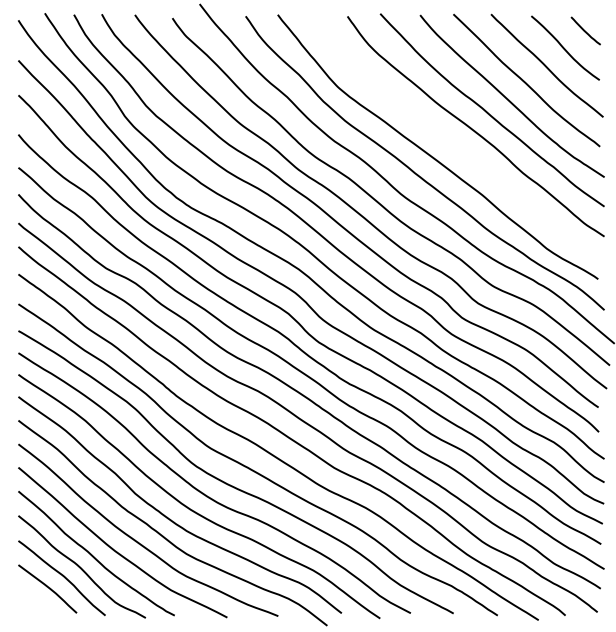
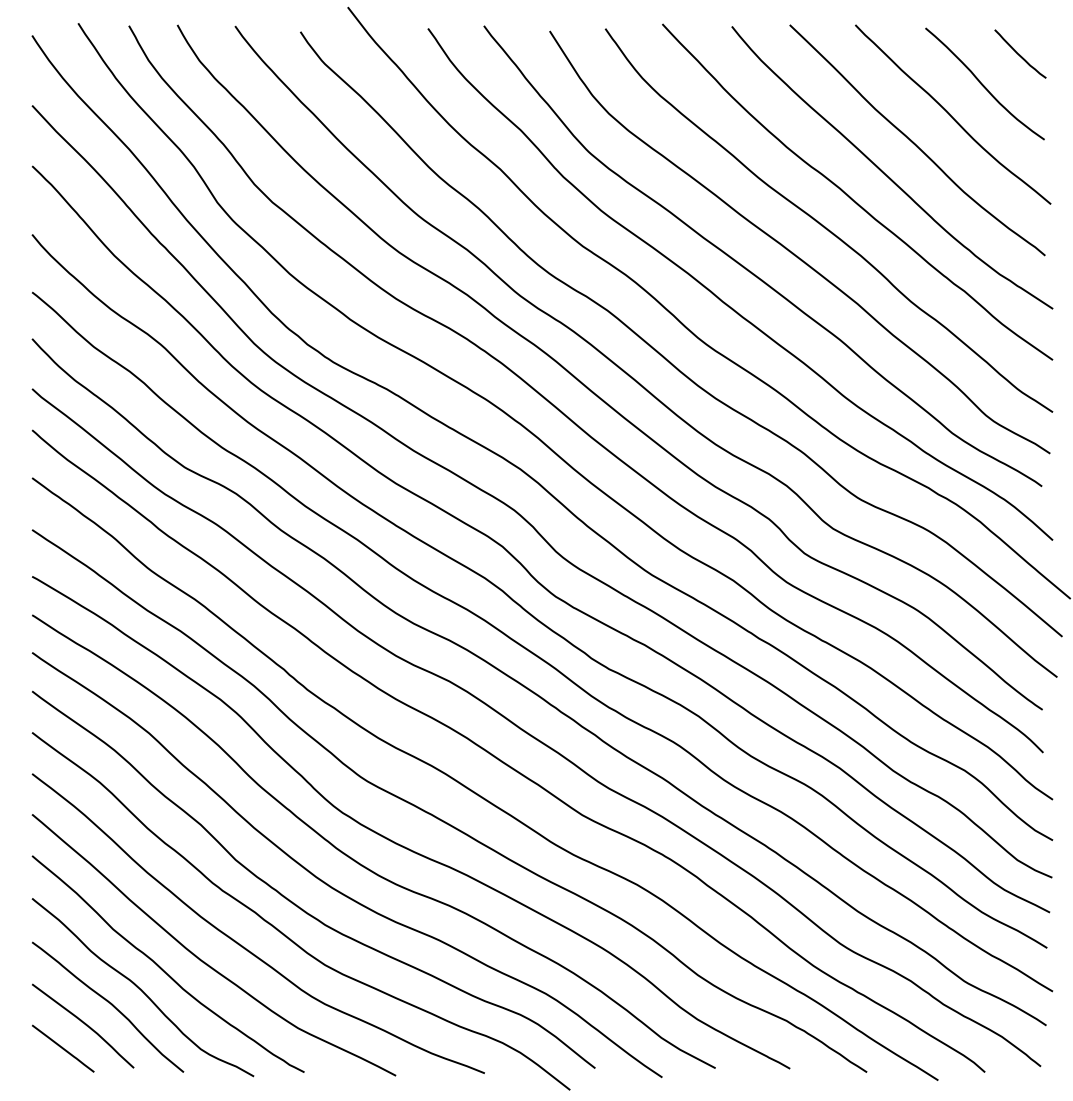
curve: (454, 143) -> (791, 250), added
line: (36, 601) -> (63, 1047), added

